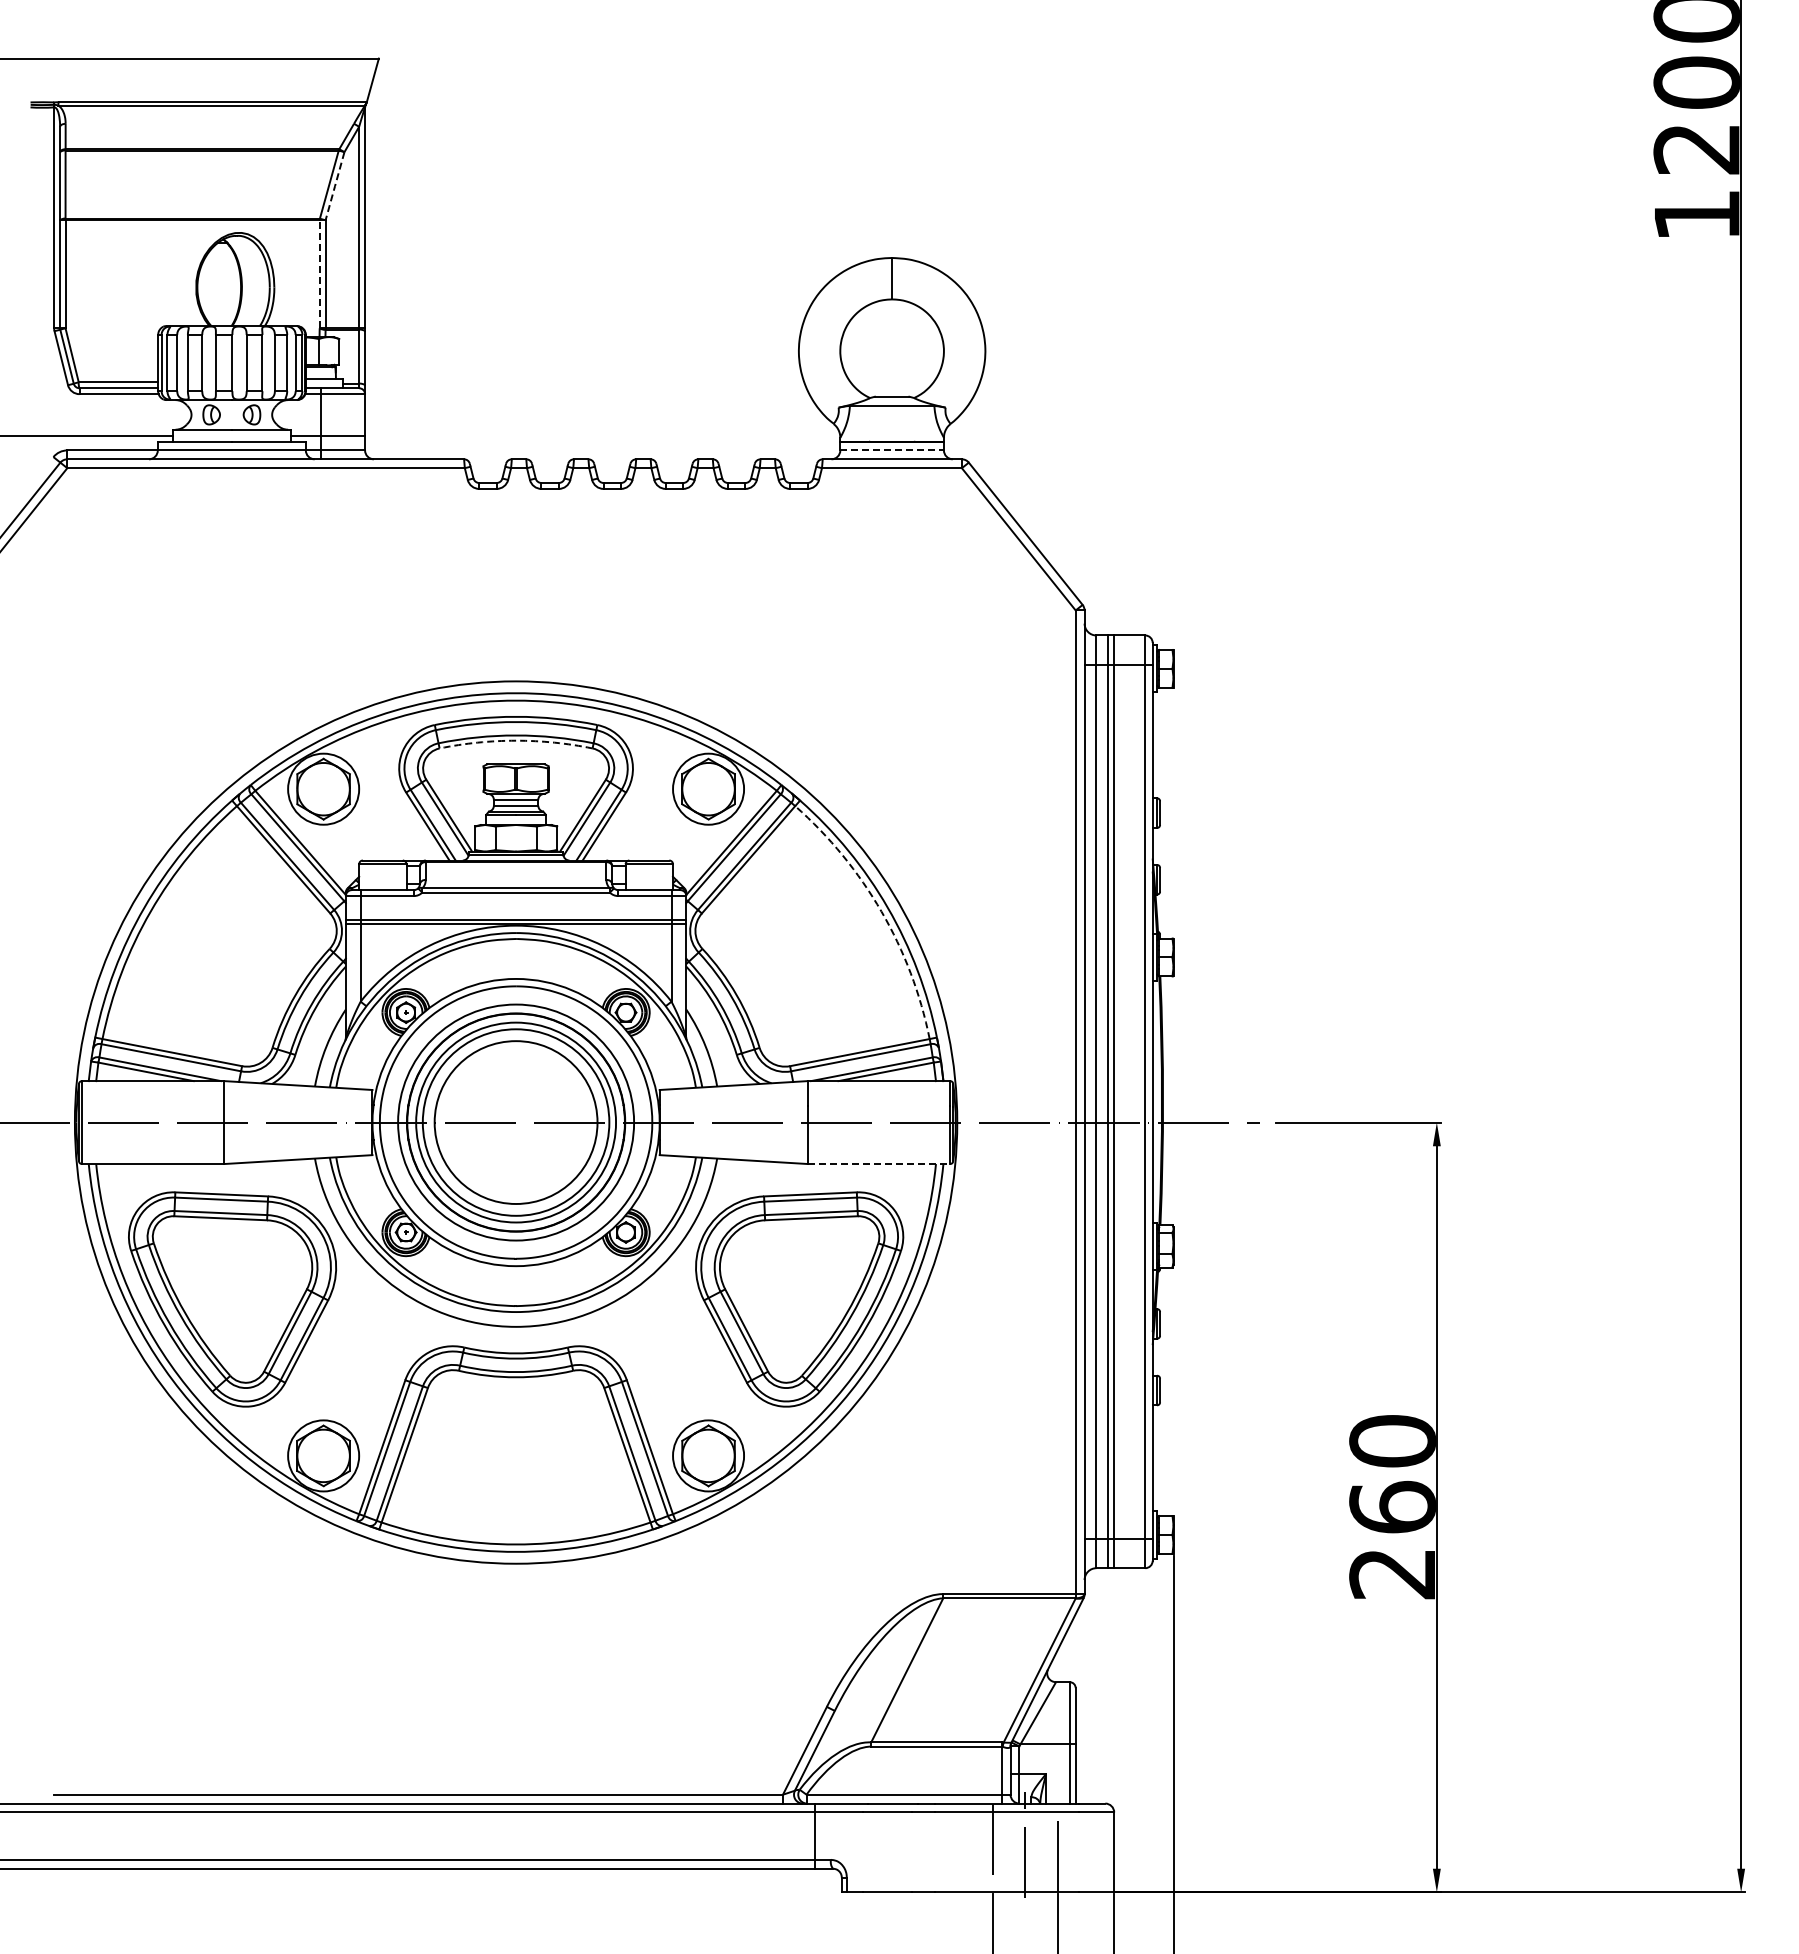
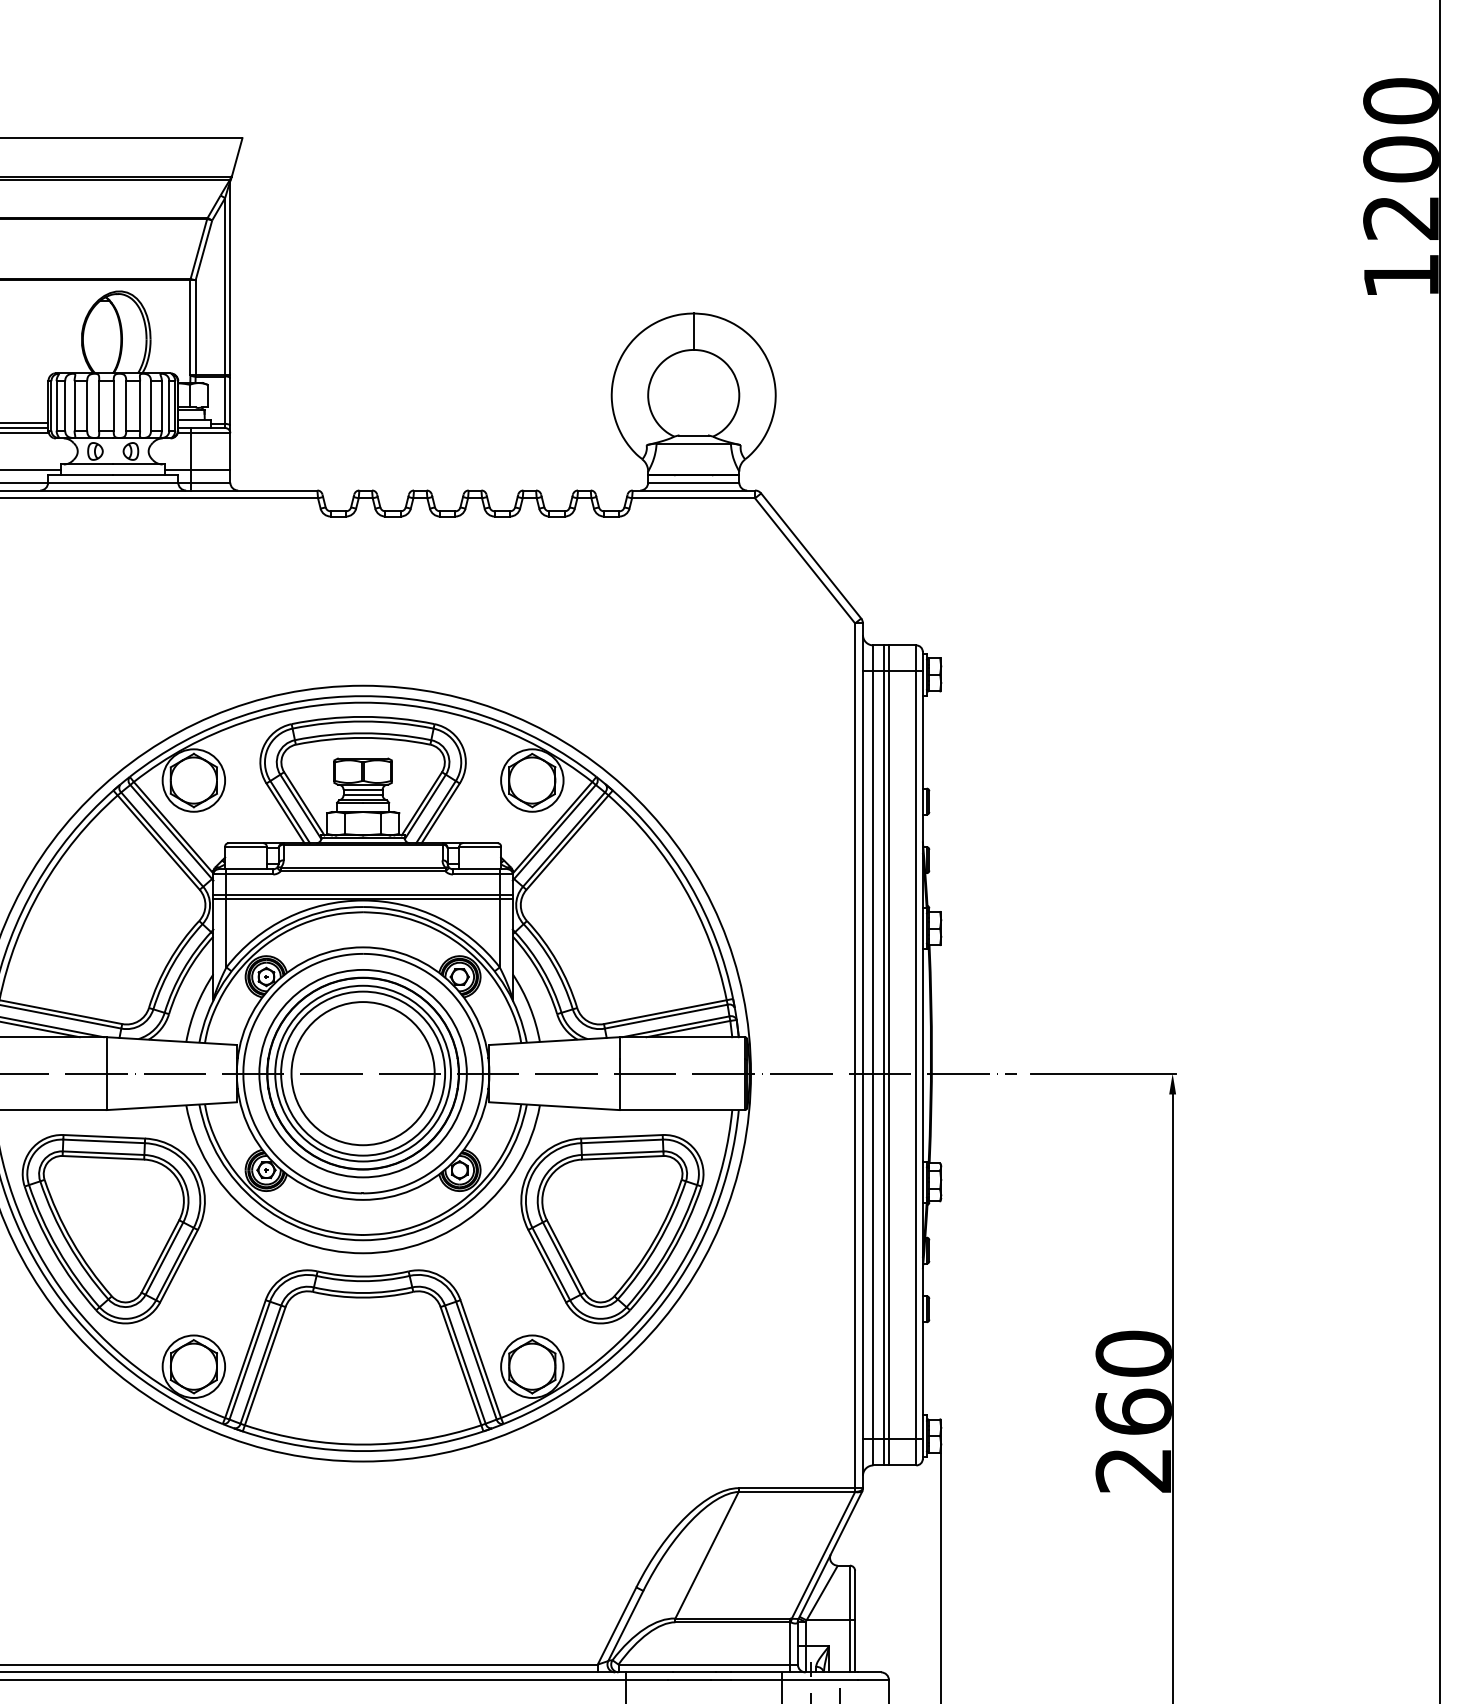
line: (335, 186) -> (204, 250), dashed -> solid
line: (319, 273) -> (190, 327), dashed -> solid
line: (892, 450) -> (694, 482), dashed -> solid
arc: (516, 740) -> (363, 737), dashed -> solid
arc: (881, 911) -> (684, 888), dashed -> solid
line: (879, 1164) -> (682, 1110), dashed -> solid

